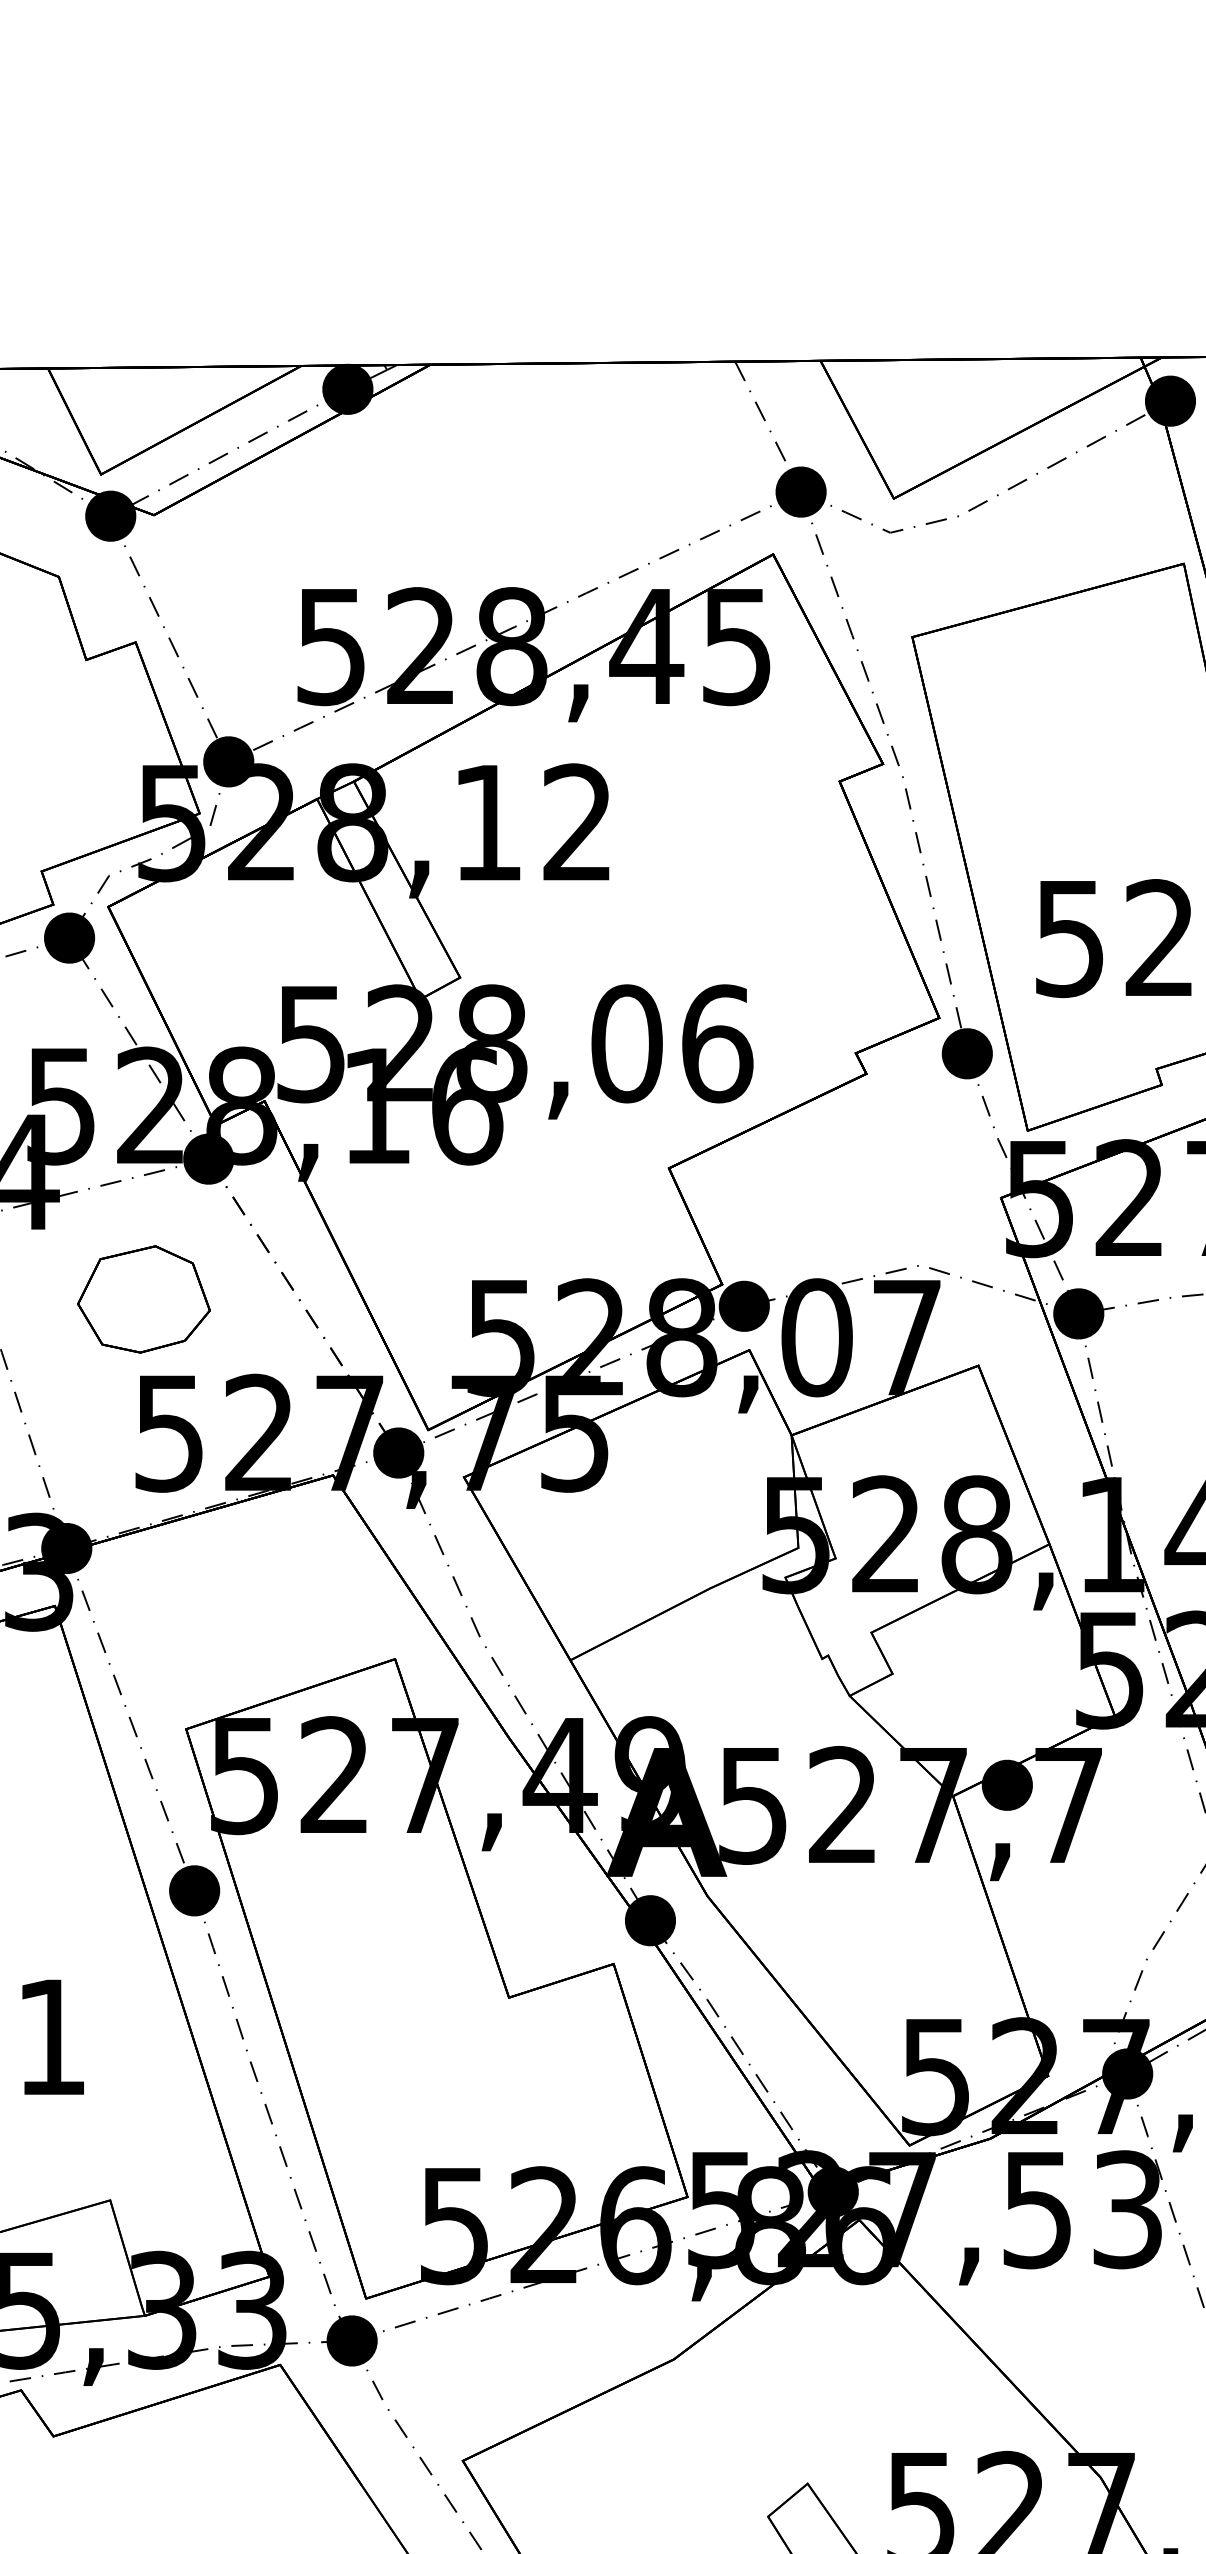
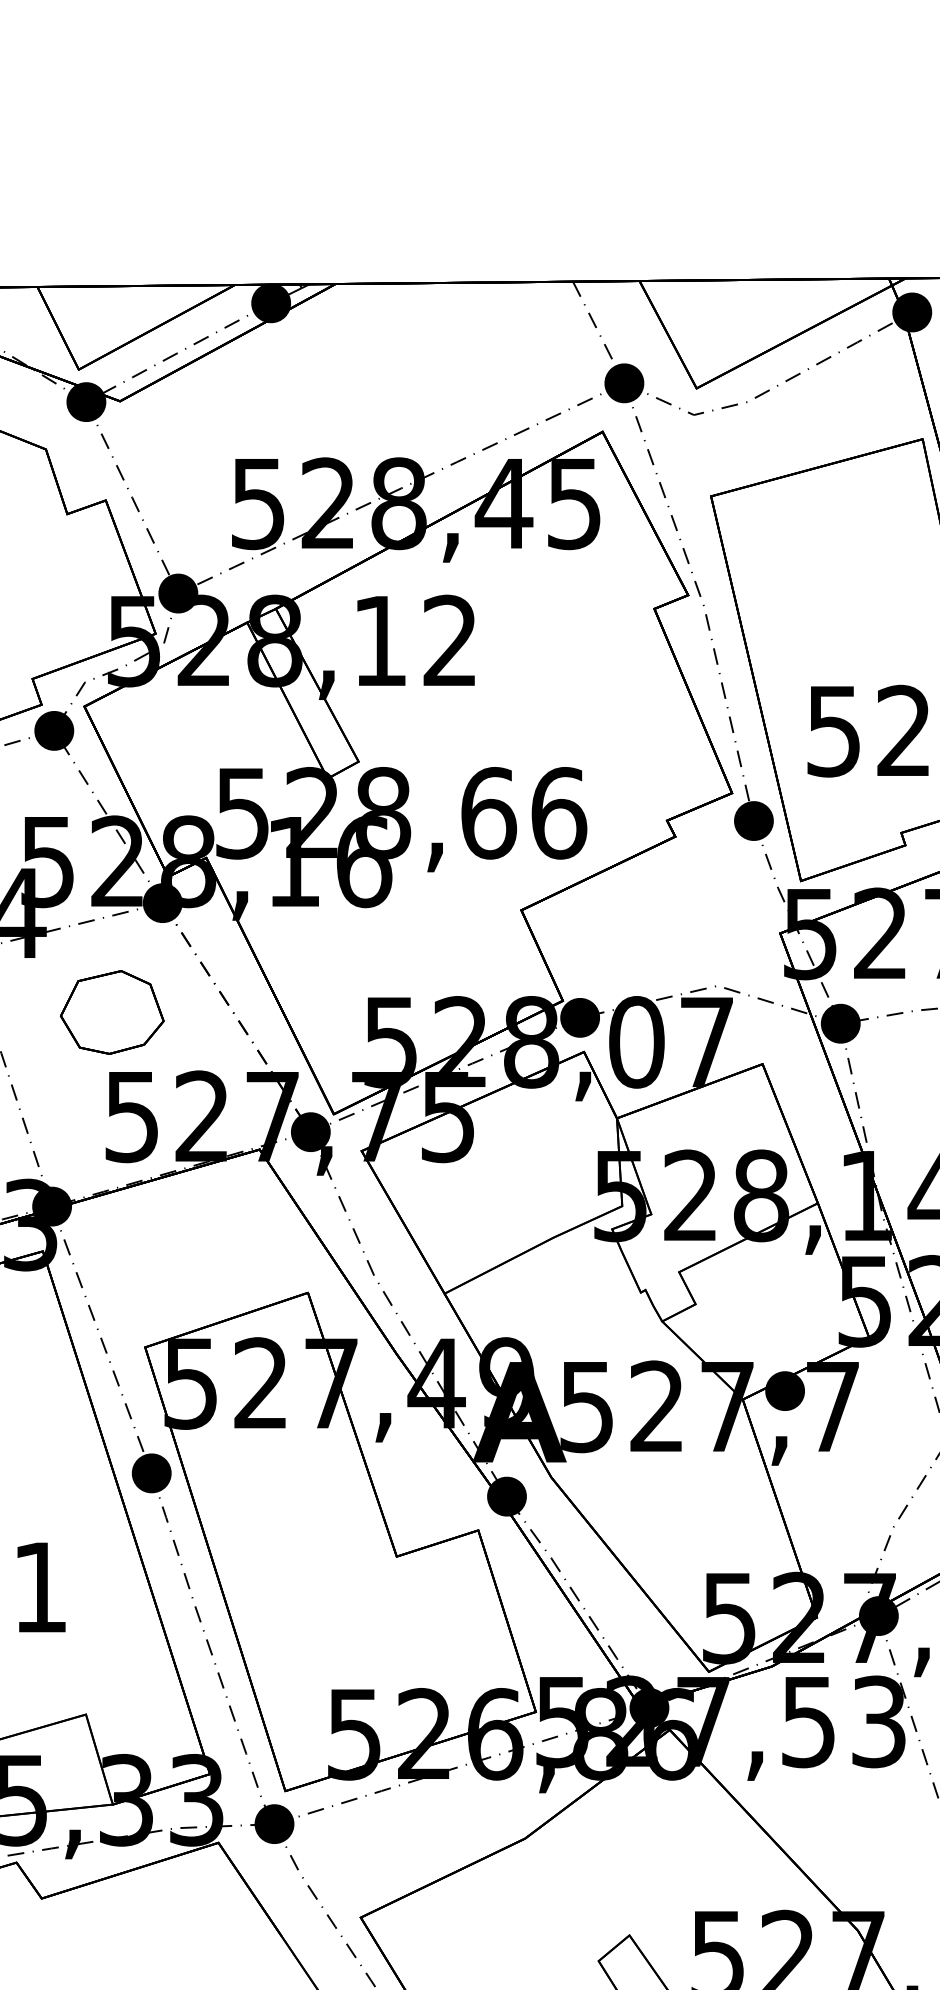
text: (627, 1043) -> (489, 813), 528,06 -> 528,66

